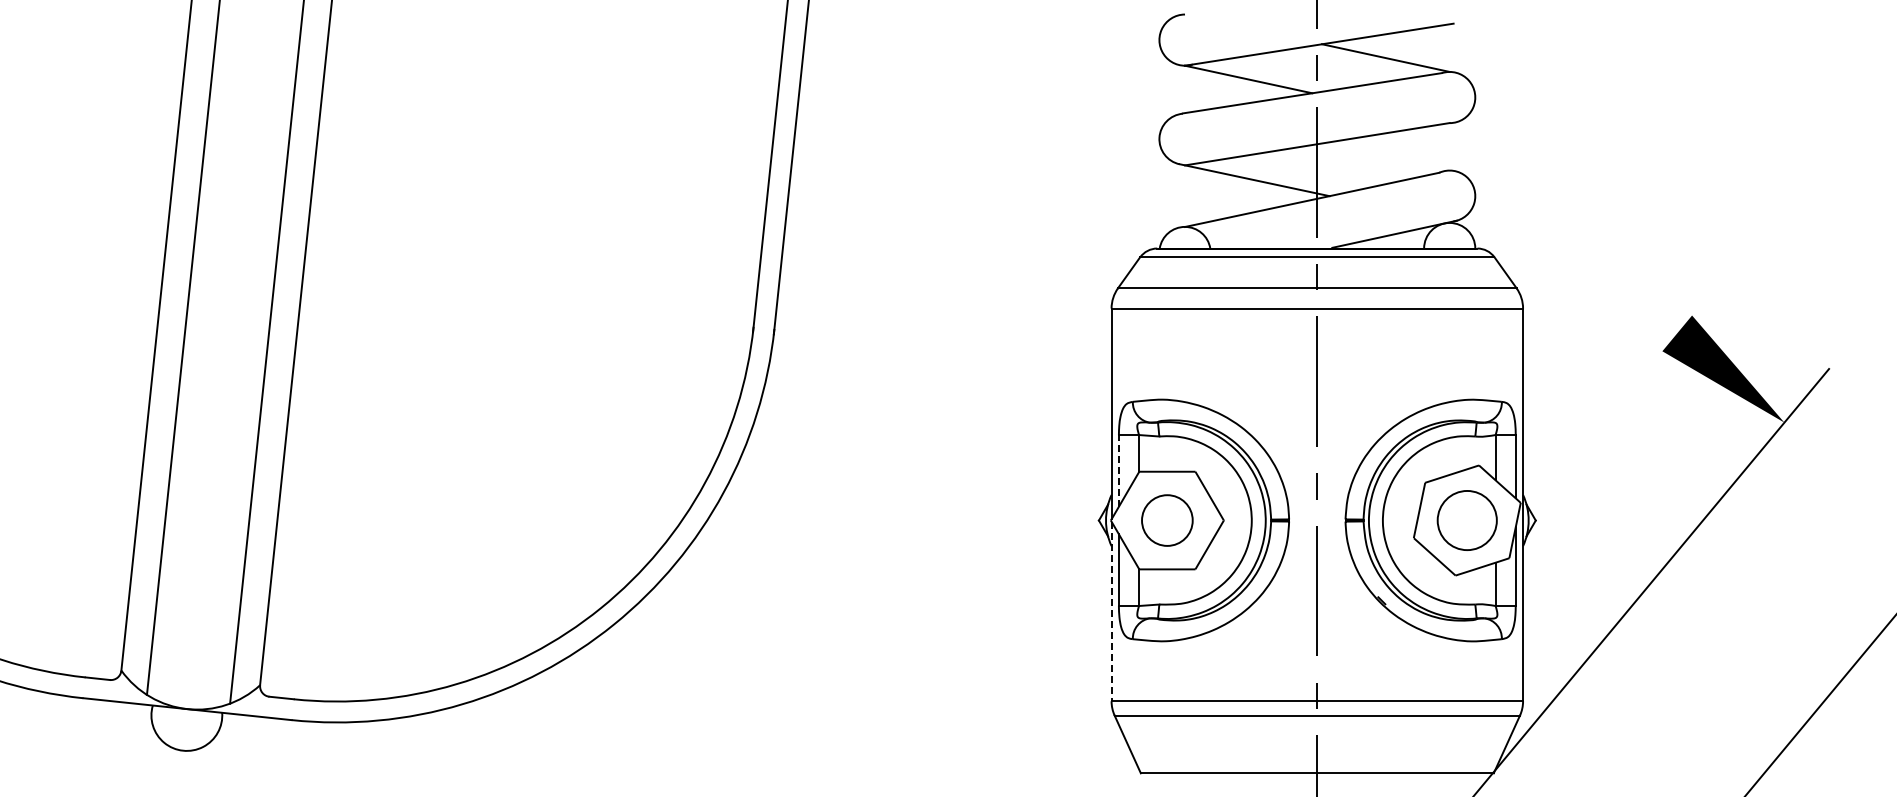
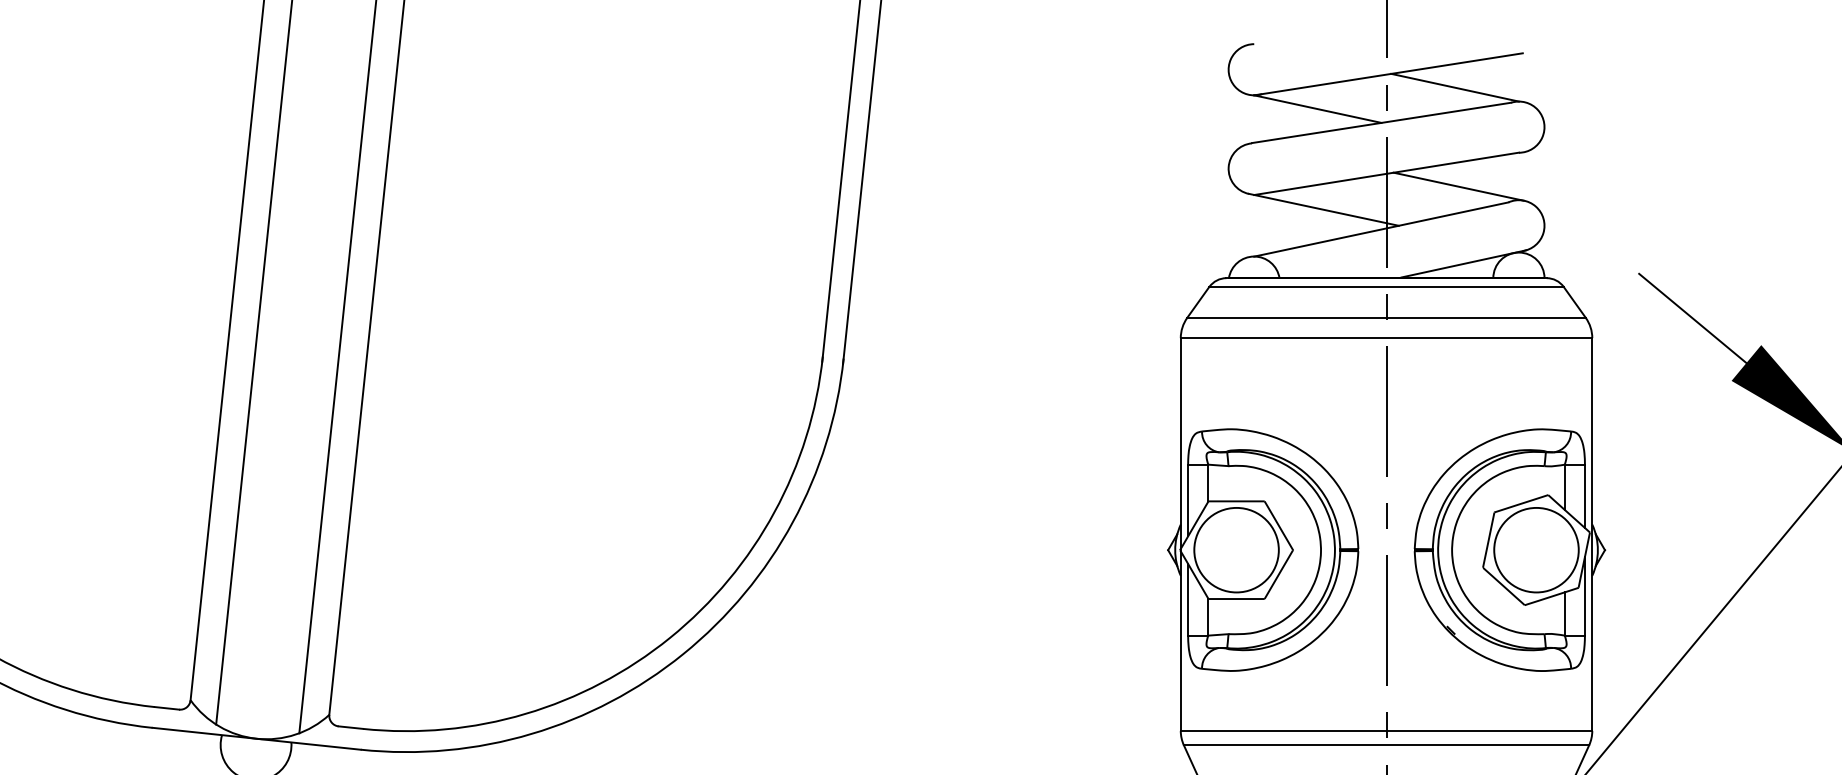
line: (1389, 157) -> (1458, 187), added
line: (1623, 288) -> (1692, 318), added
line: (1118, 470) -> (1187, 500), dashed -> solid
circle: (1167, 520) -> (1236, 550), size x1.67
circle: (1467, 520) -> (1536, 550), size x1.43
line: (1111, 611) -> (1180, 641), dashed -> solid

